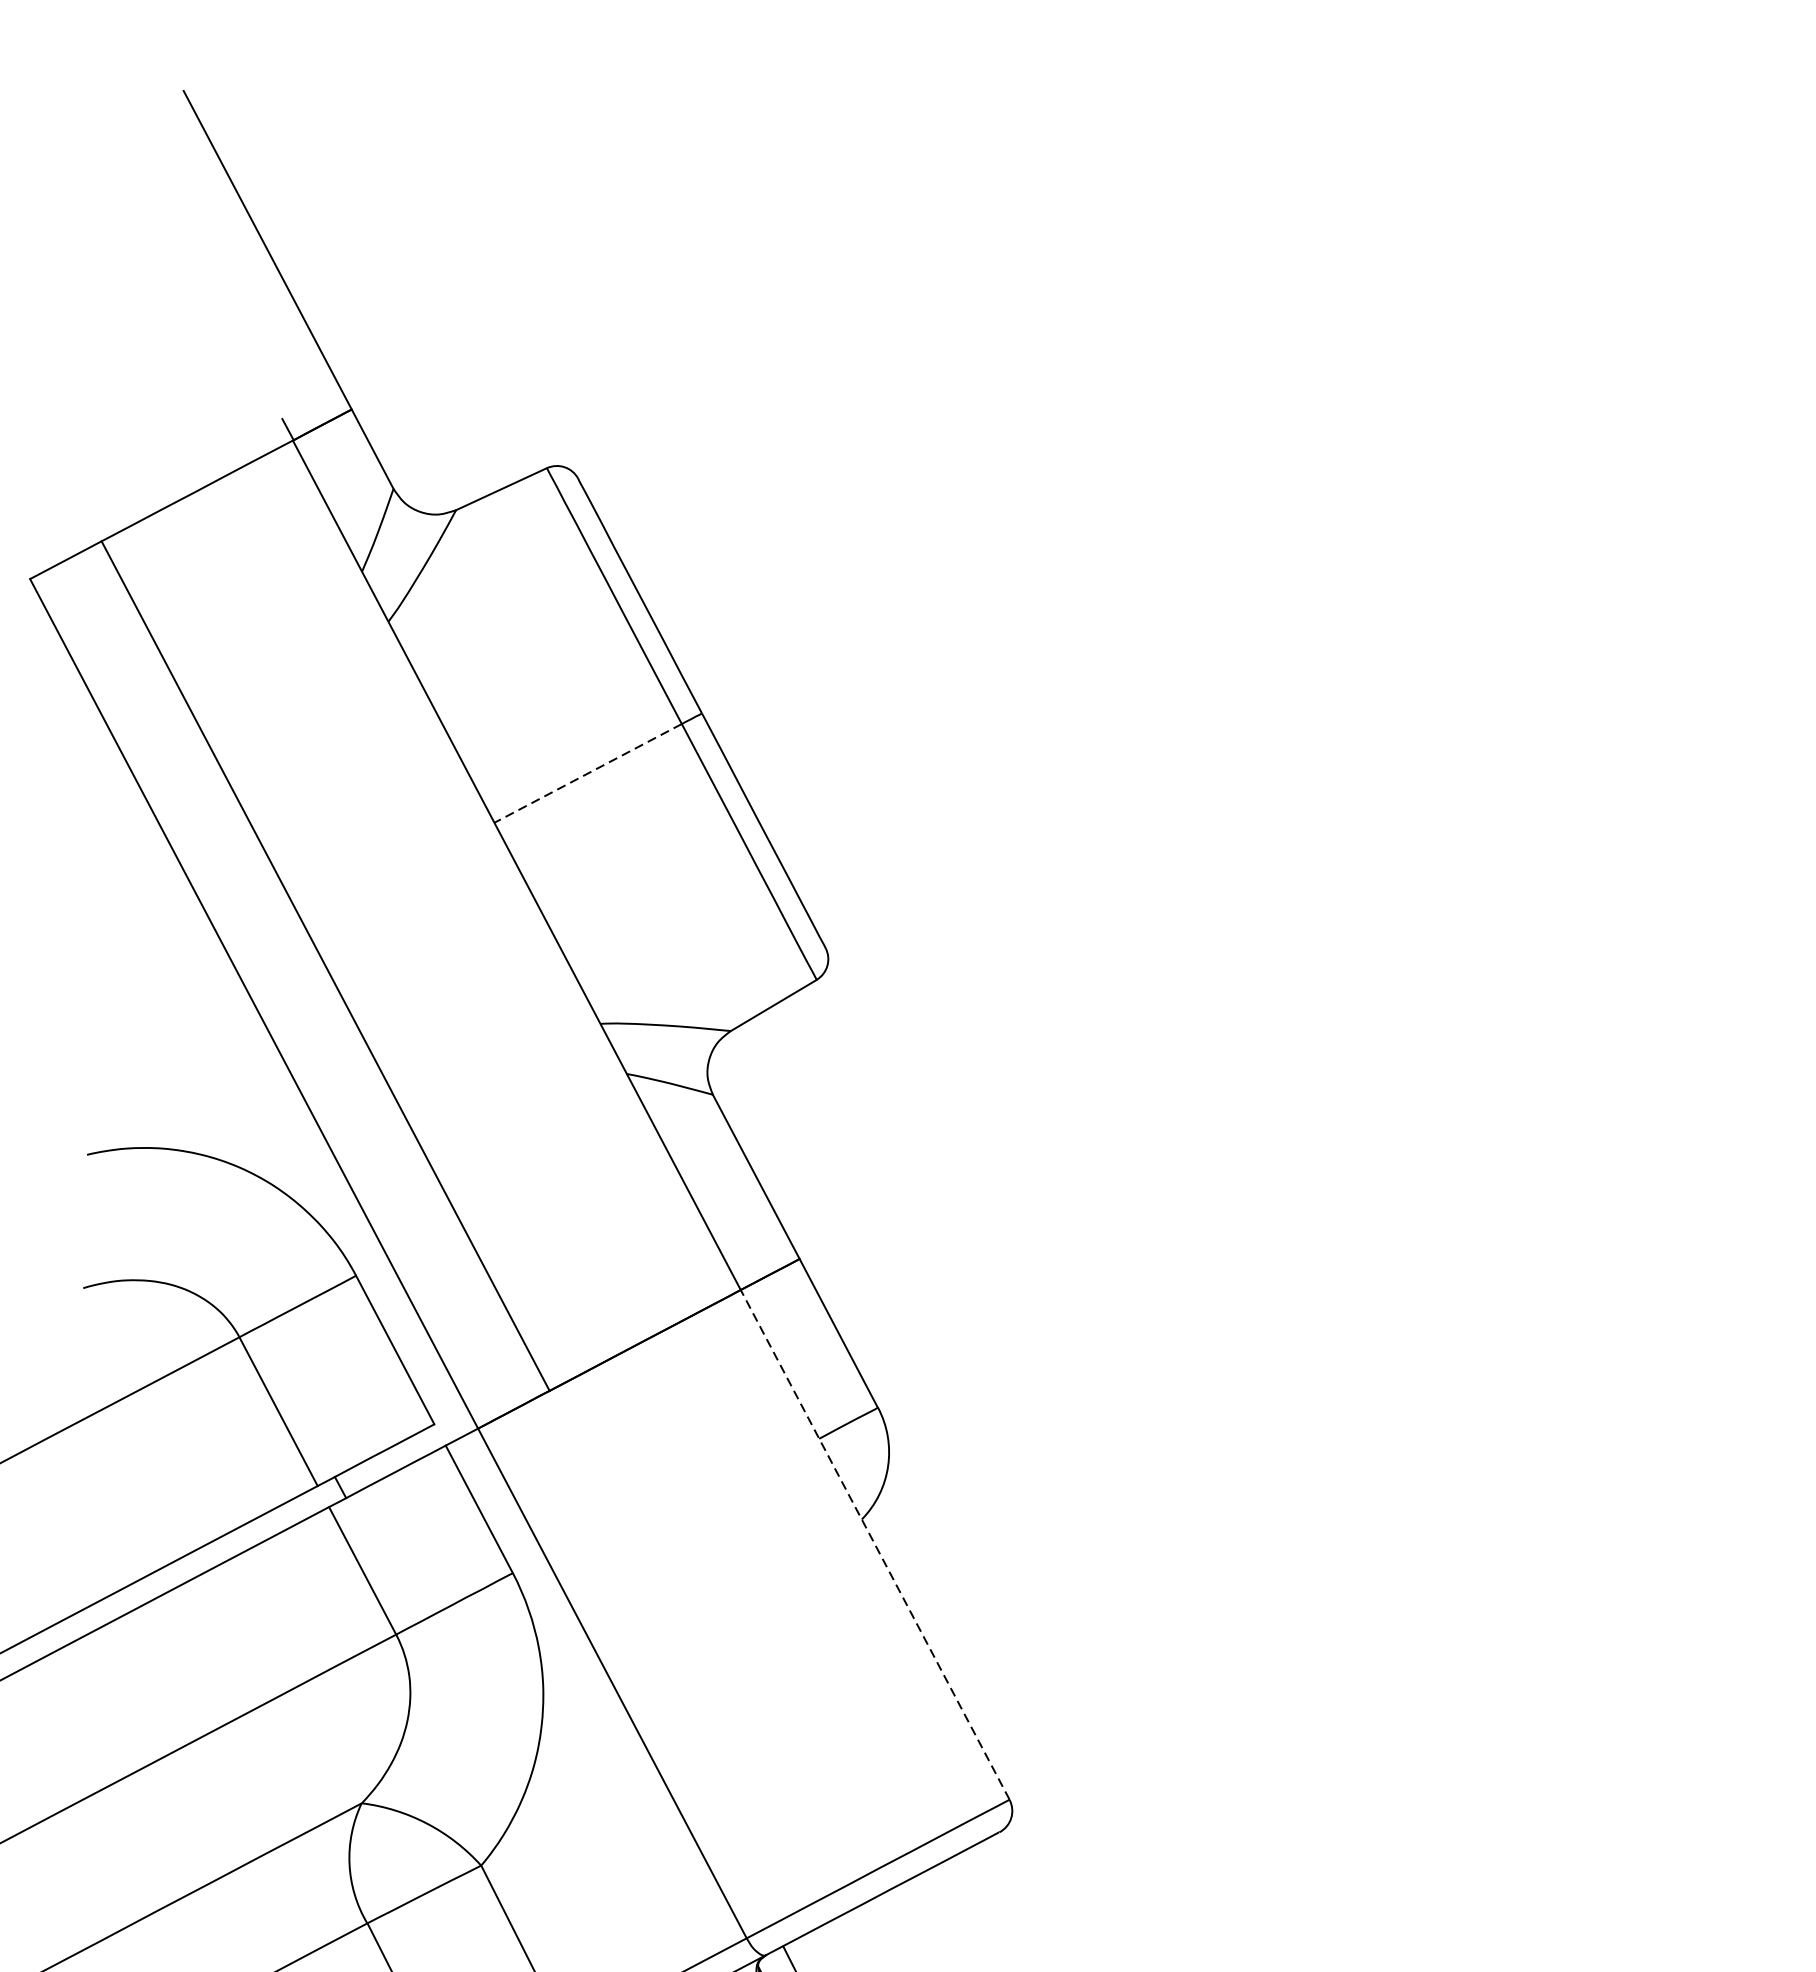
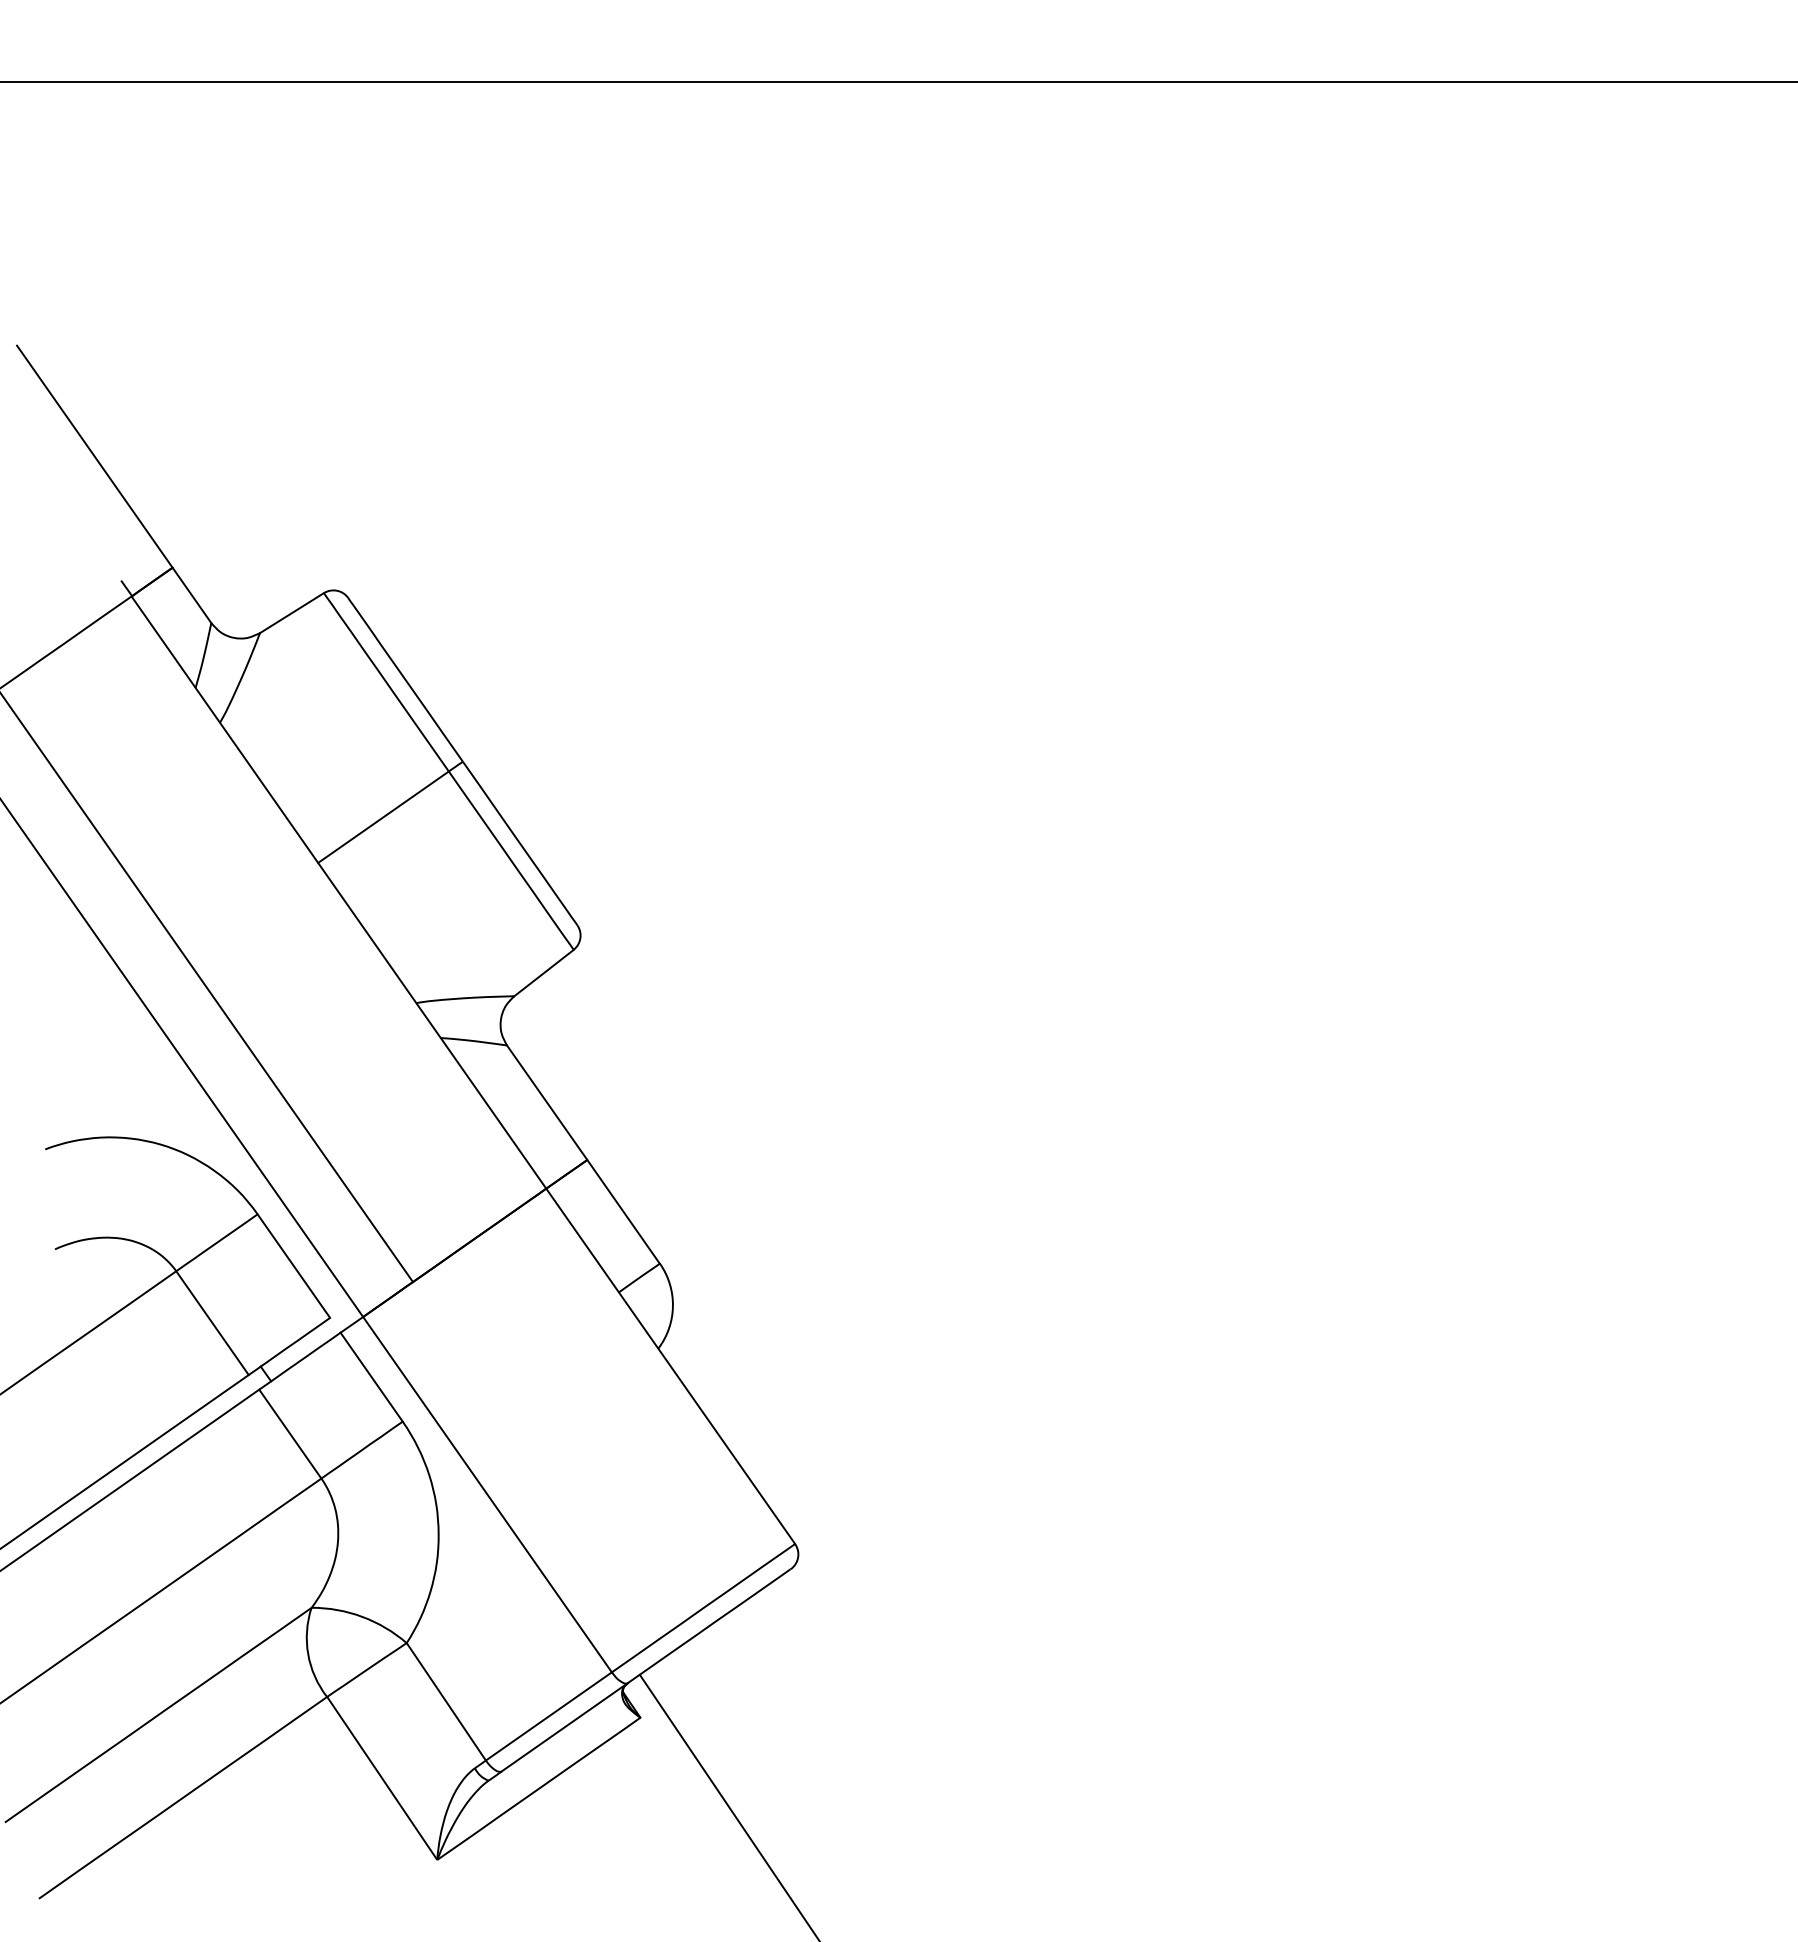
line: (588, 773) -> (383, 817), dashed -> solid
line: (874, 1545) -> (670, 1366), dashed -> solid

